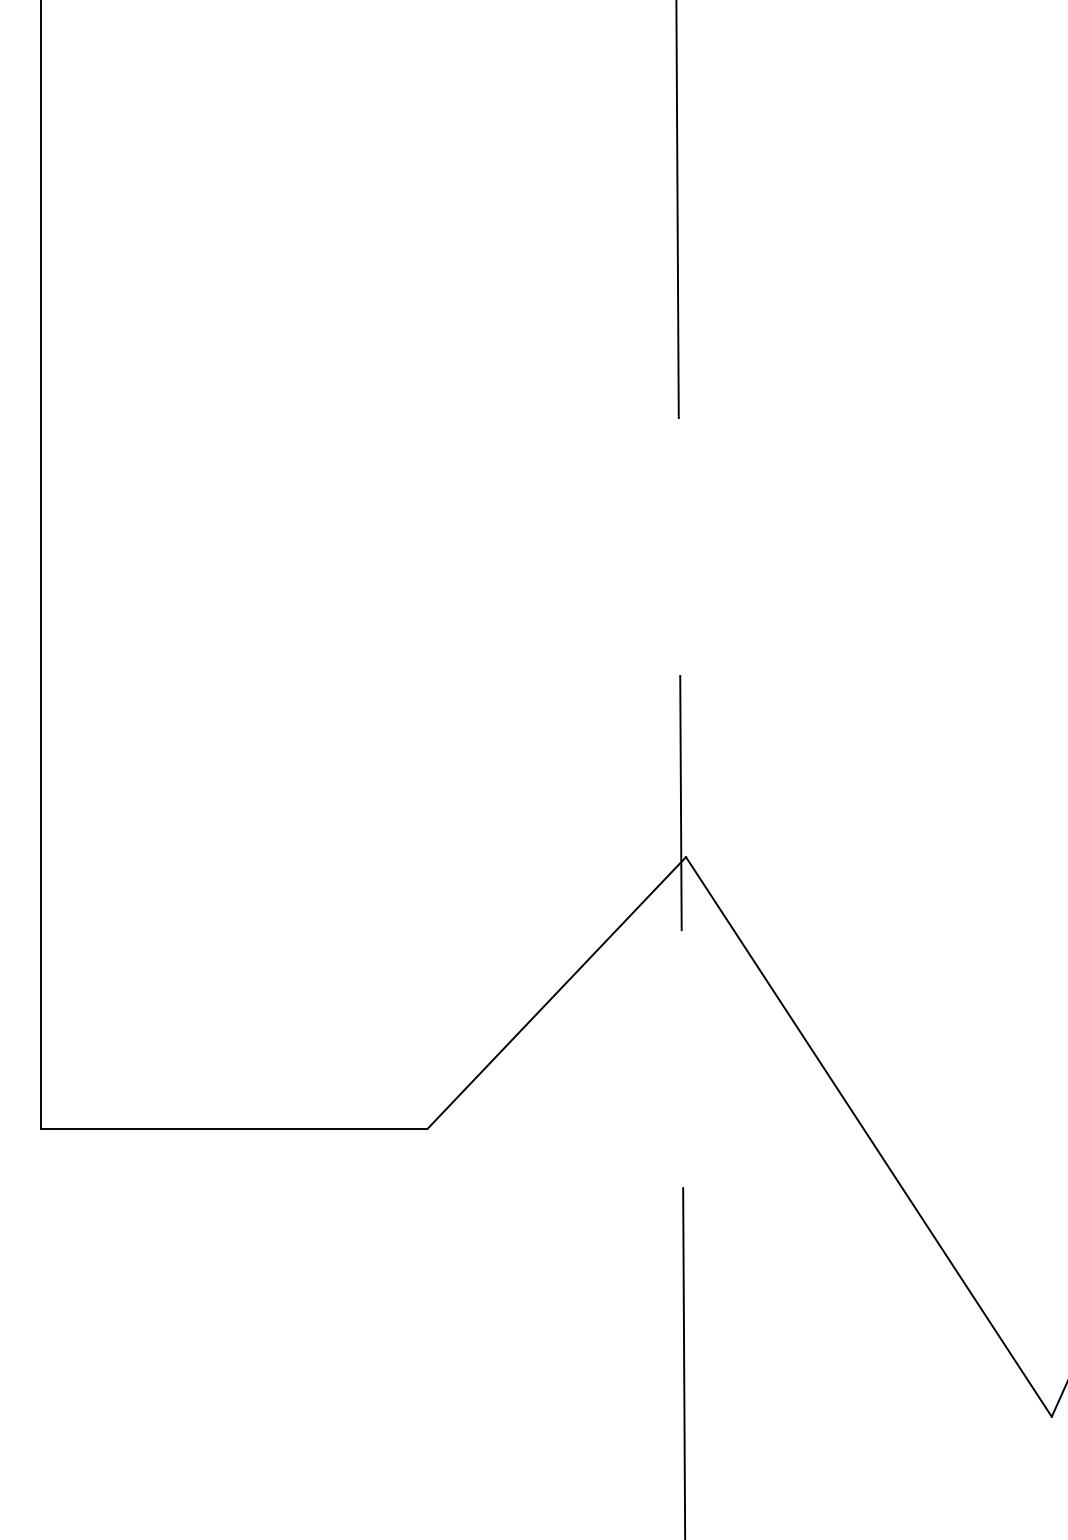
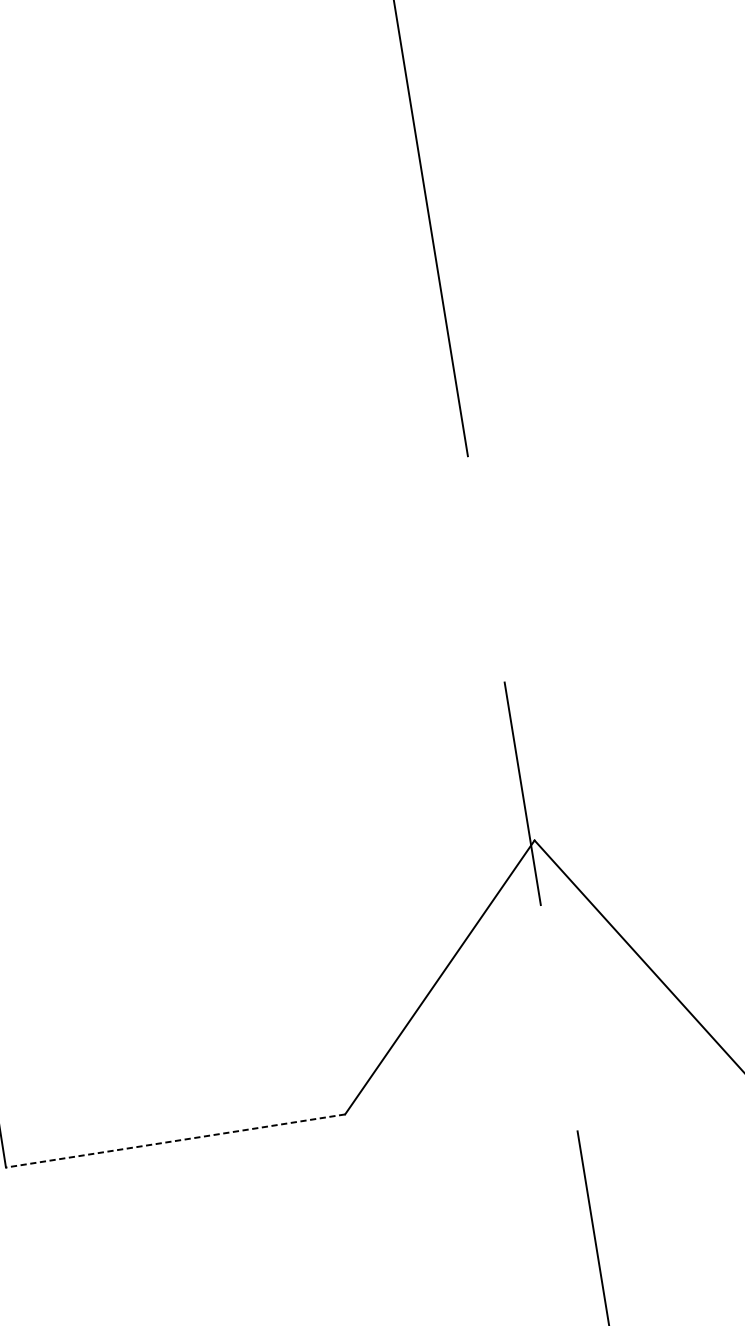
line: (233, 1128) -> (174, 1140), solid -> dashed

